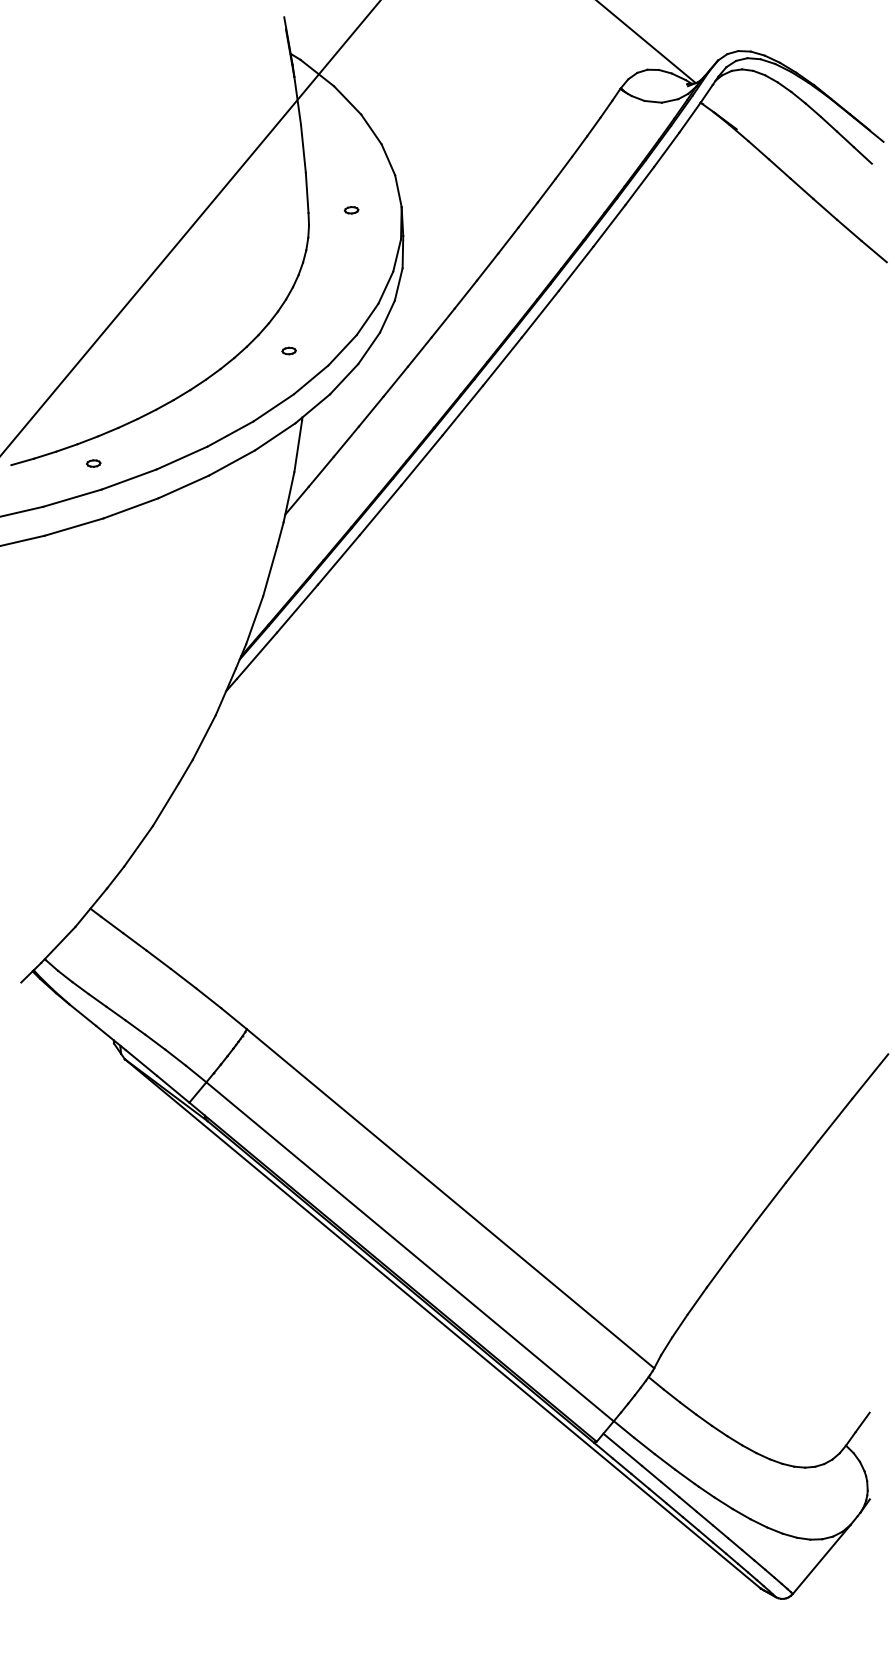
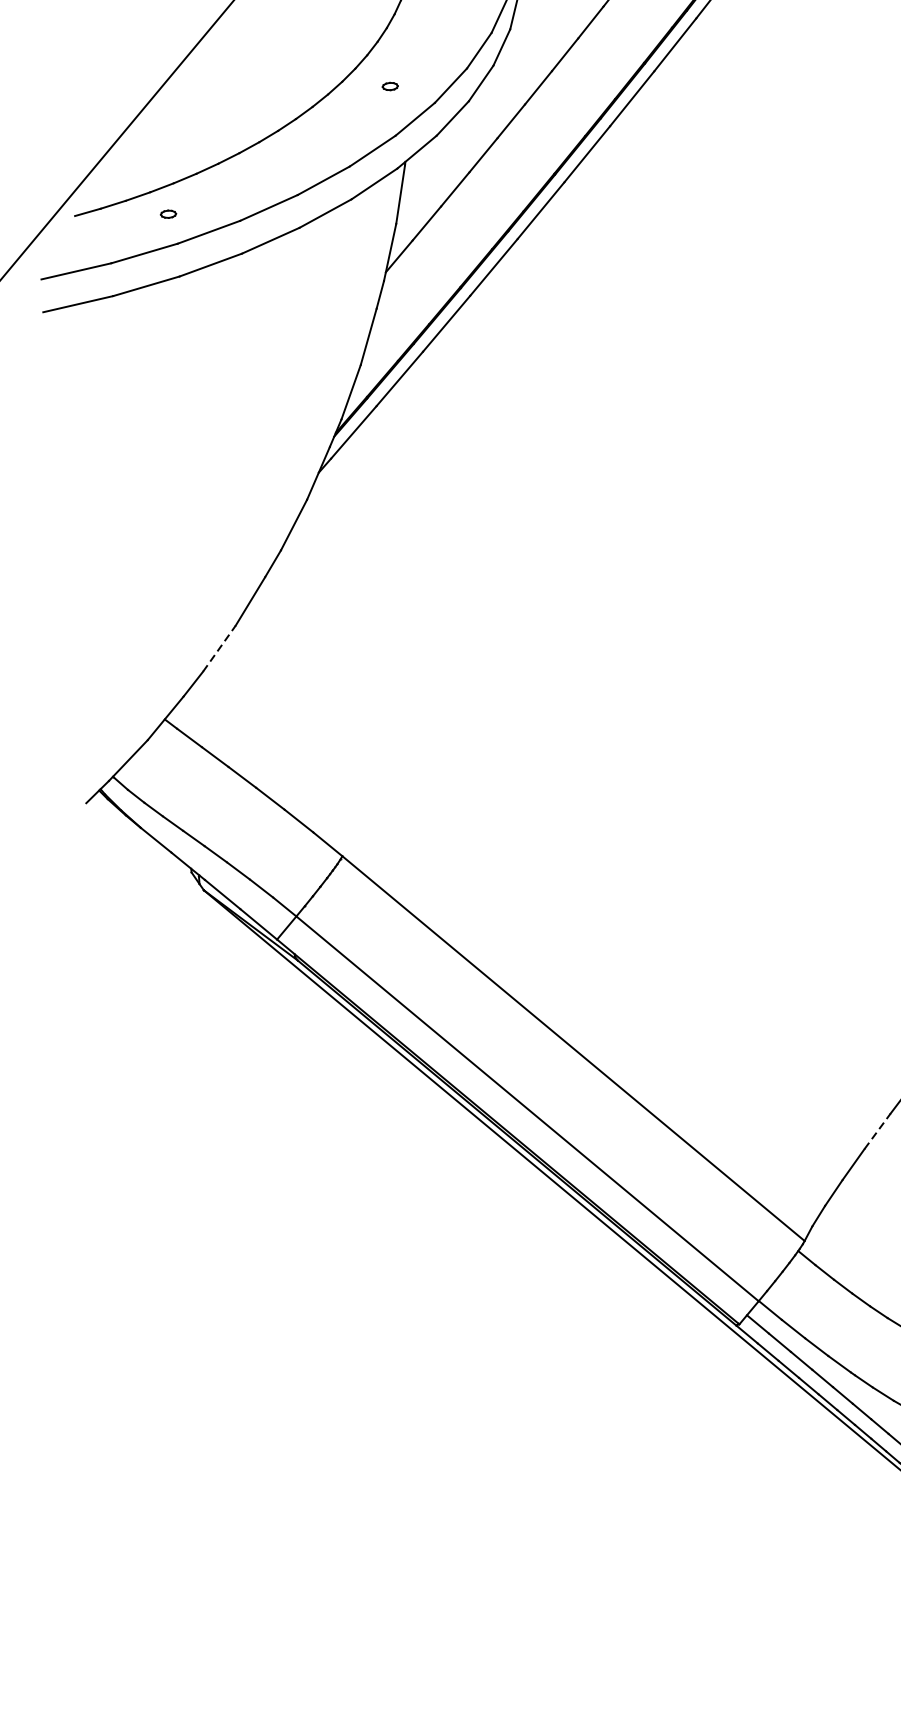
line: (138, 846) -> (219, 648), solid -> dashed
line: (718, 1271) -> (877, 1131), solid -> dashed

